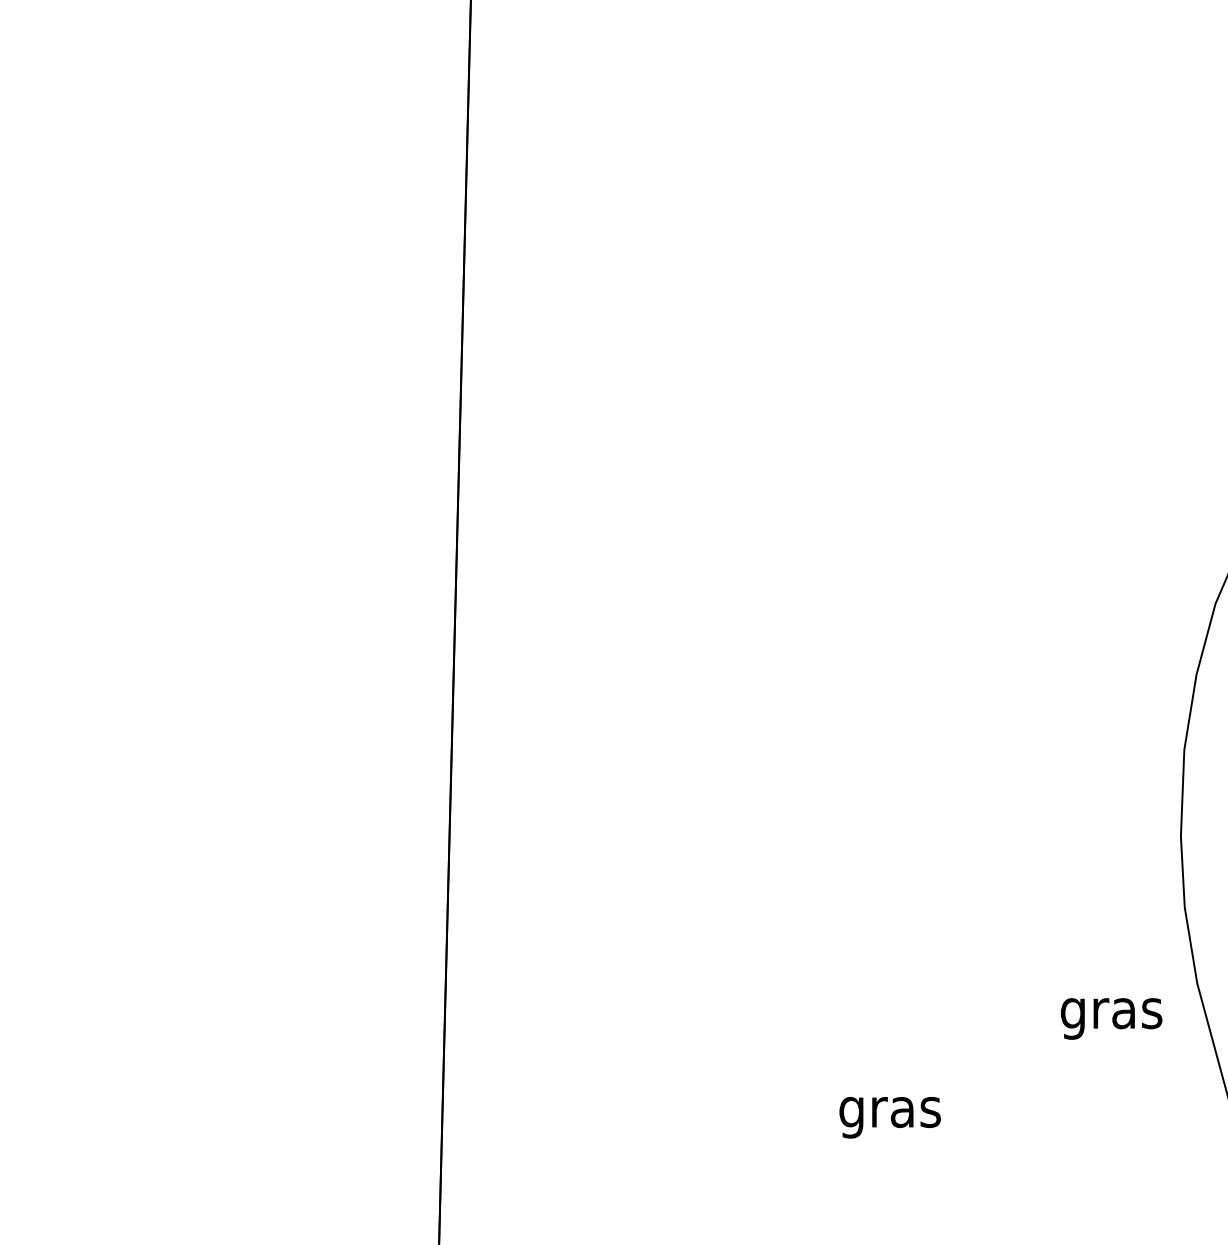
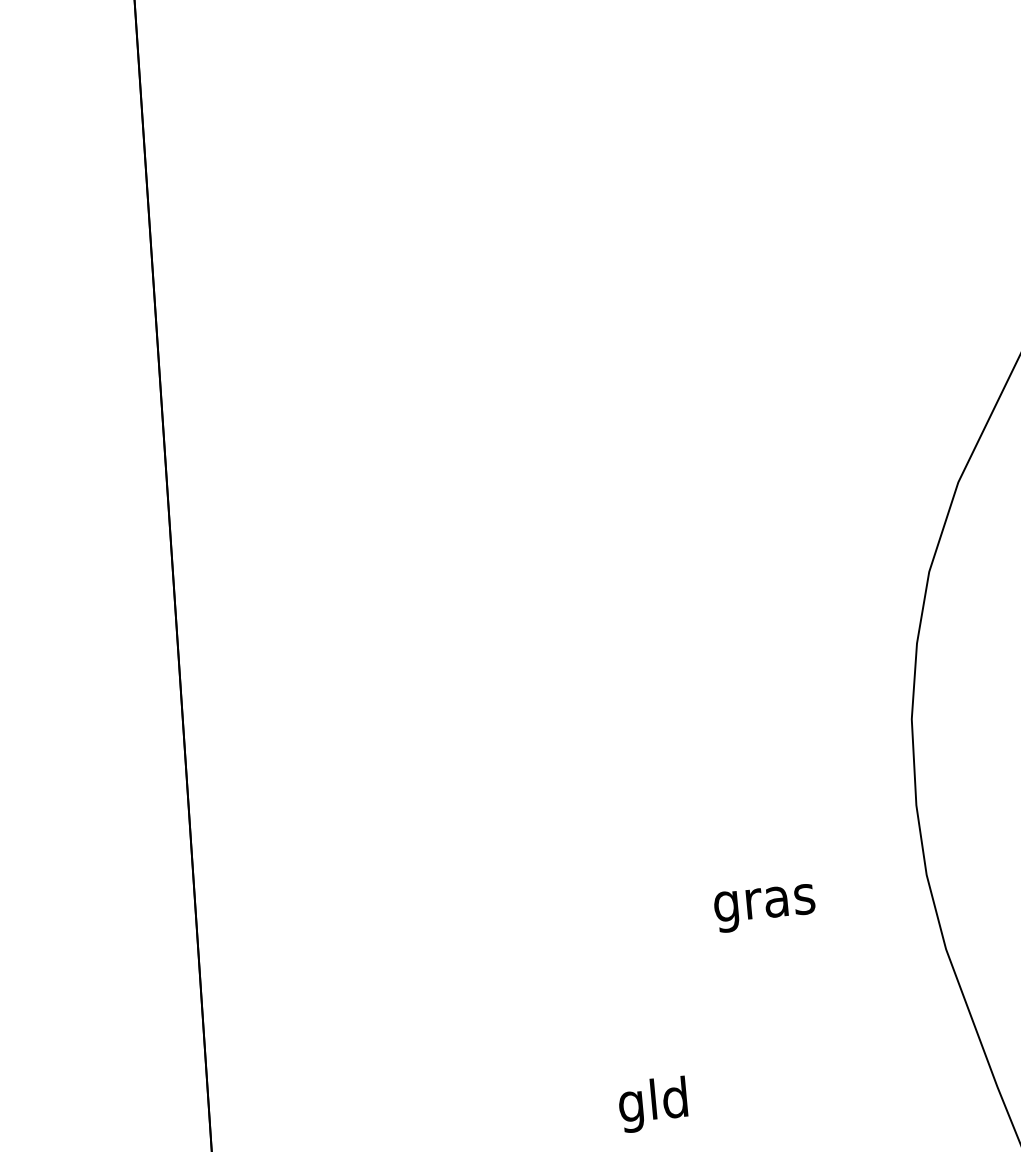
text: (1111, 1018) -> (764, 908), moved
text: (889, 1112) -> (653, 1104), gras -> gld

